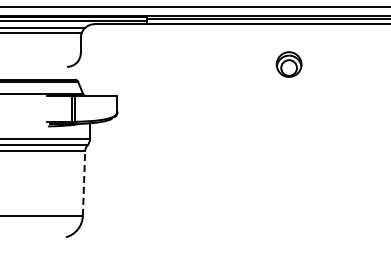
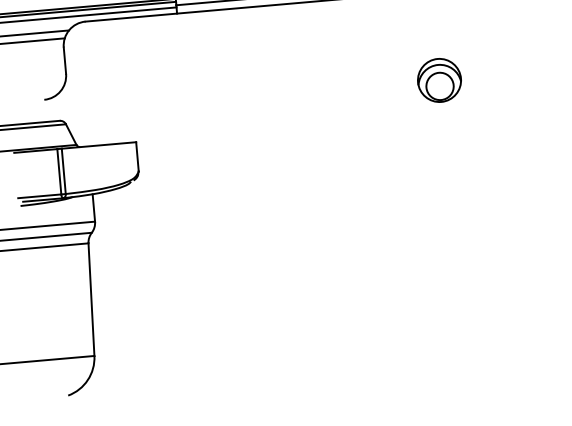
part: (288, 64) -> (438, 80), moved
line: (84, 183) -> (92, 299), dashed -> solid

